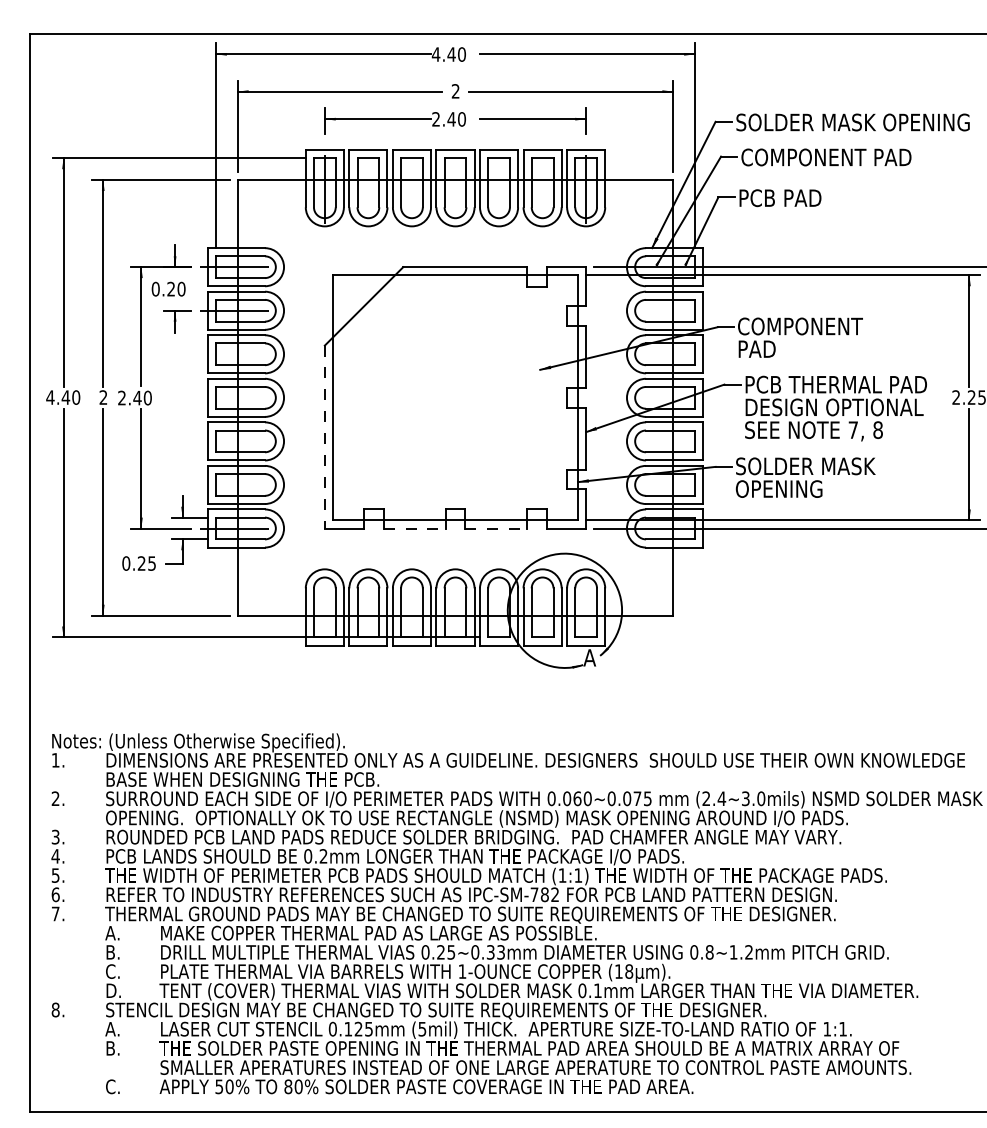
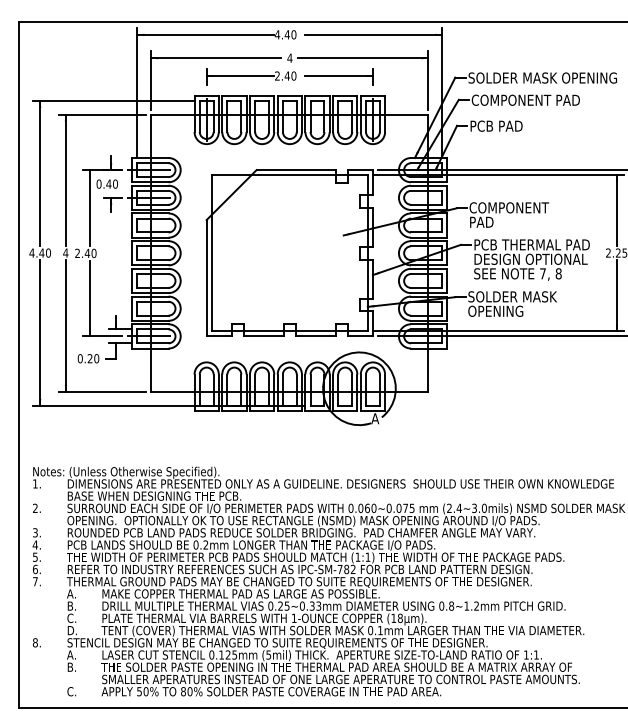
text: (454, 90) -> (289, 57), 2 -> 4
text: (170, 288) -> (108, 183), 0.20 -> 0.40
text: (102, 396) -> (65, 252), 2 -> 4
line: (324, 437) -> (206, 278), dashed -> solid
line: (414, 528) -> (263, 336), dashed -> solid
line: (495, 528) -> (315, 336), dashed -> solid
text: (151, 563) -> (96, 358), 0.25 -> 0.20

